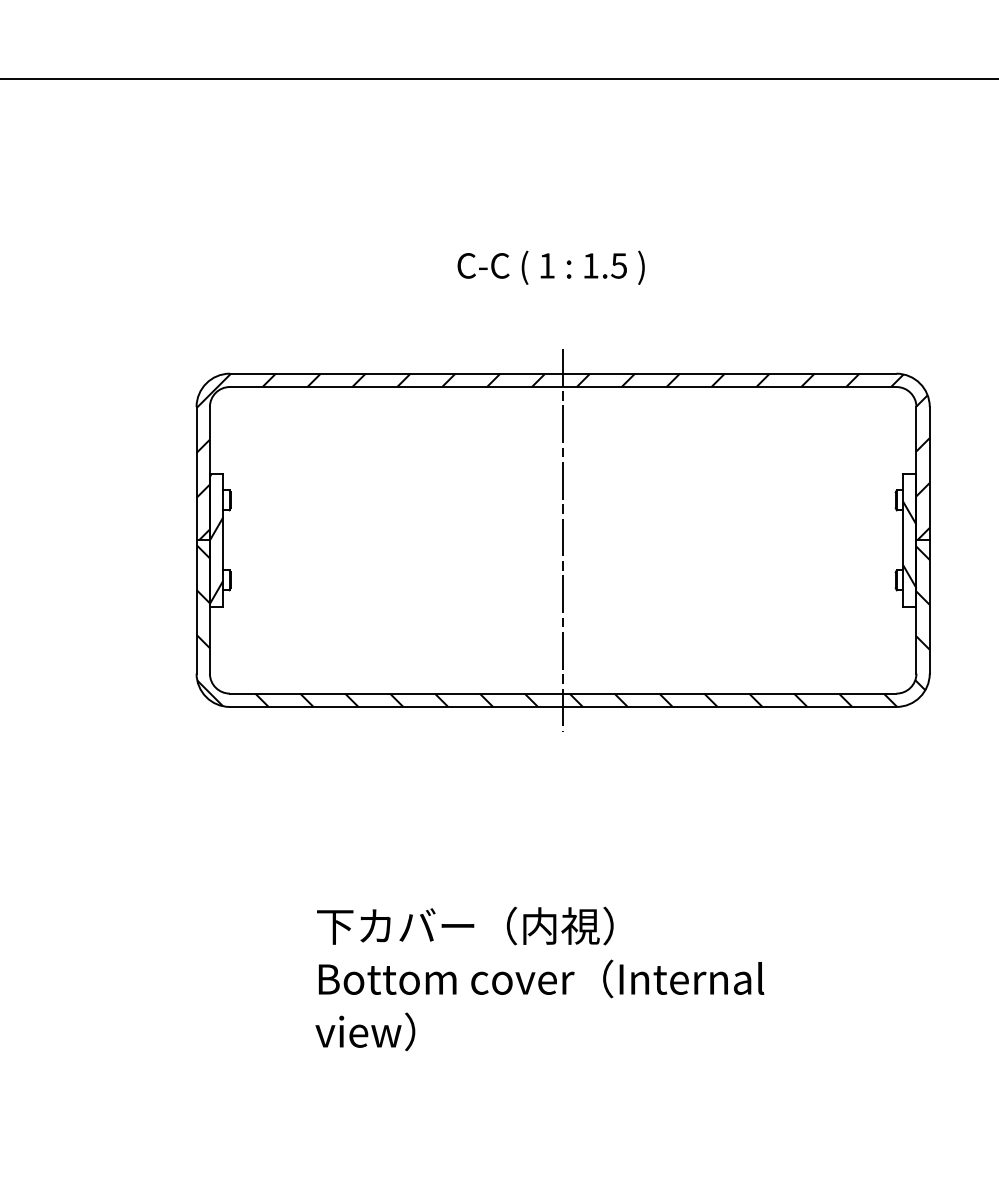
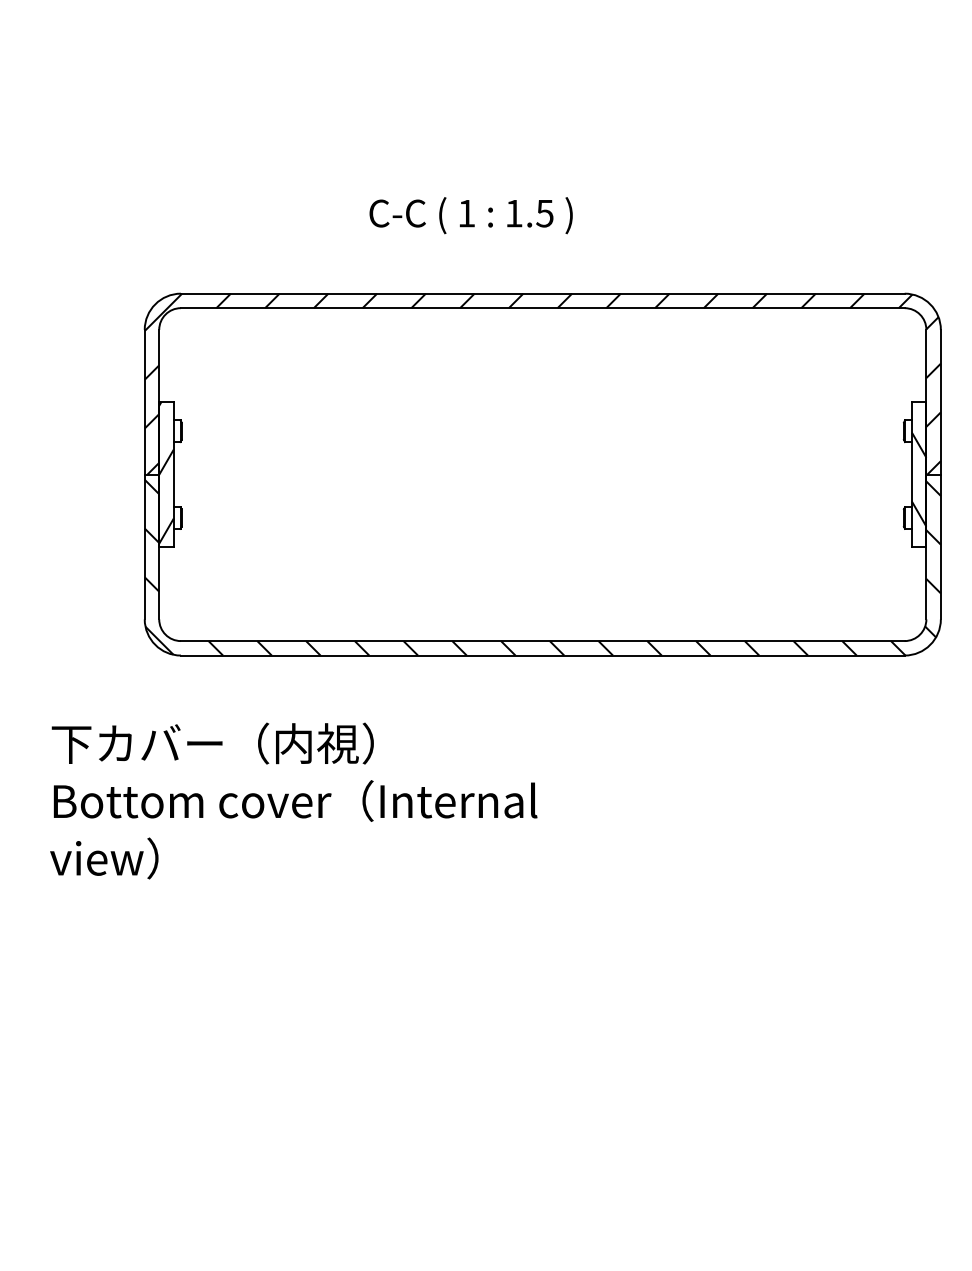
text: (550, 267) -> (470, 215), moved
line: (563, 539) -> (543, 473), removed
text: (539, 978) -> (293, 800), moved

